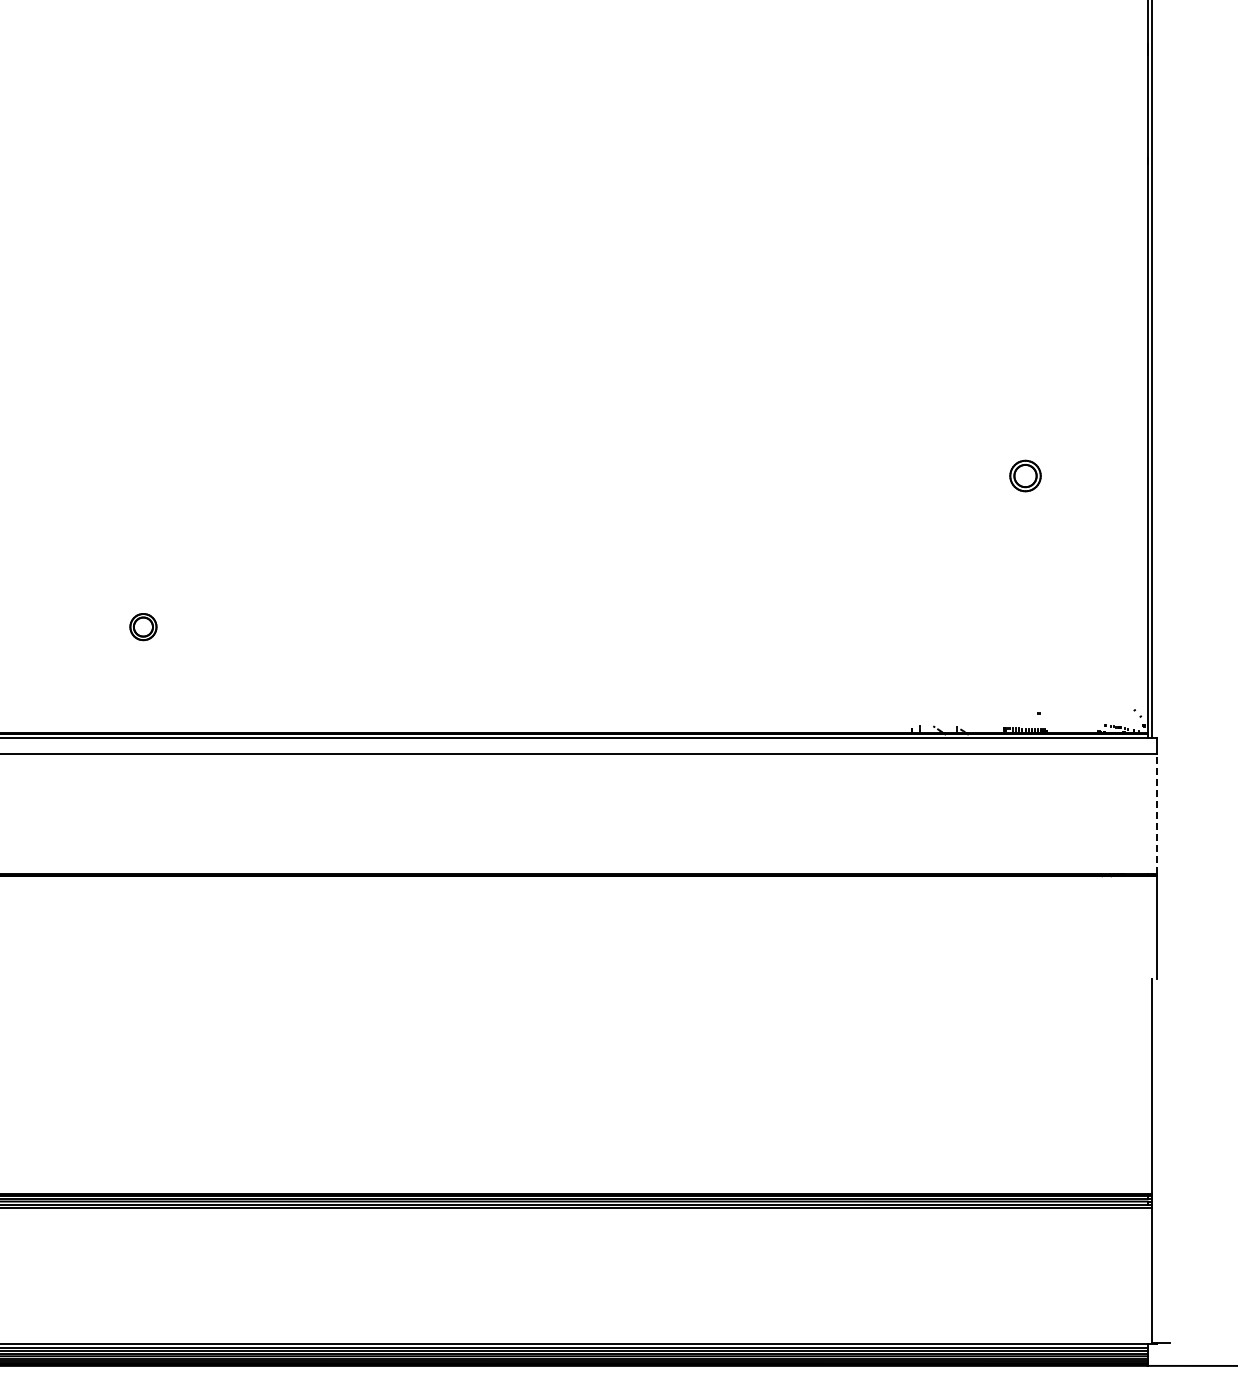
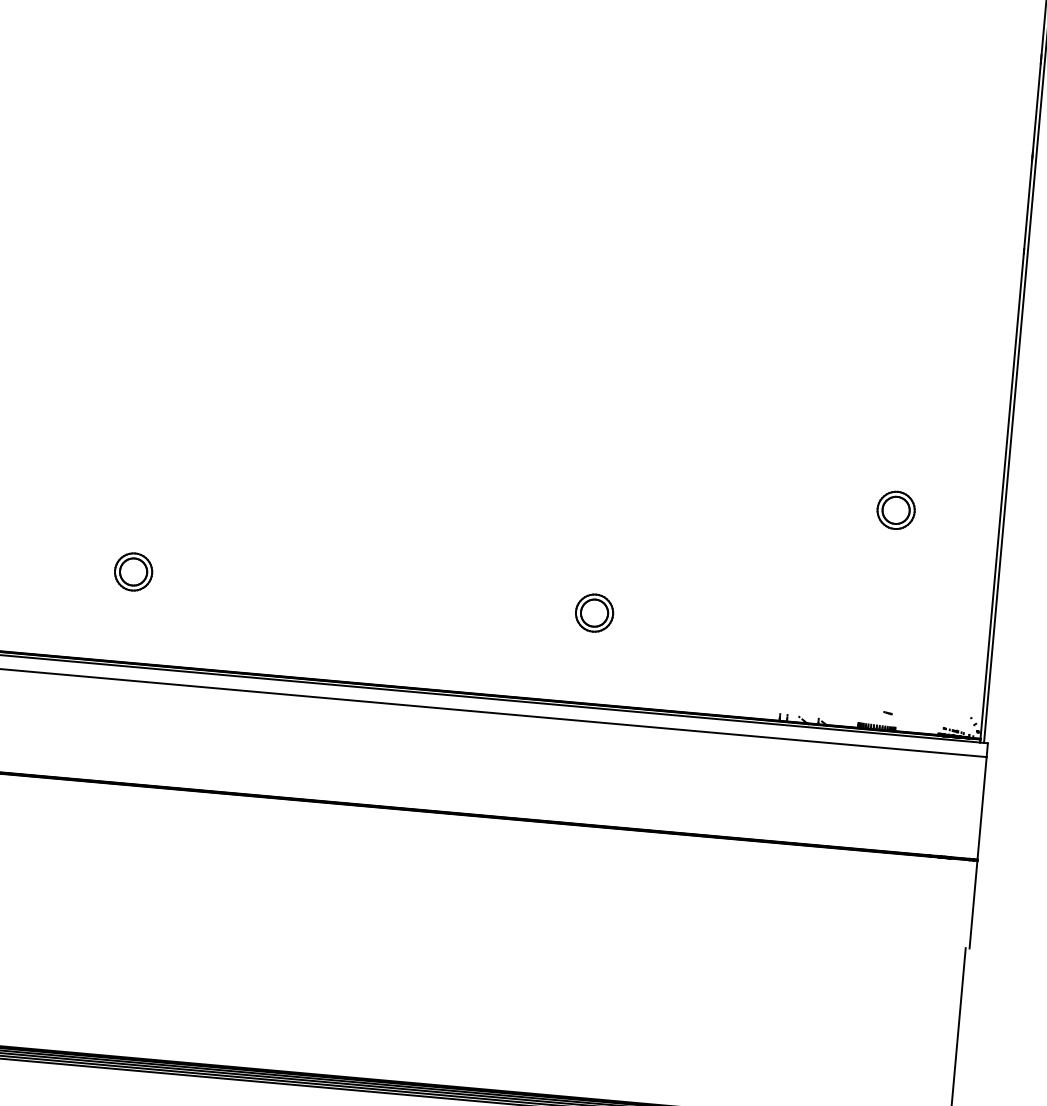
part: (1025, 475) -> (896, 509), size x1.43
part: (143, 626) -> (133, 571), size x1.67
part: (684, 626) -> (594, 612), added
line: (1156, 813) -> (981, 807), dashed -> solid

